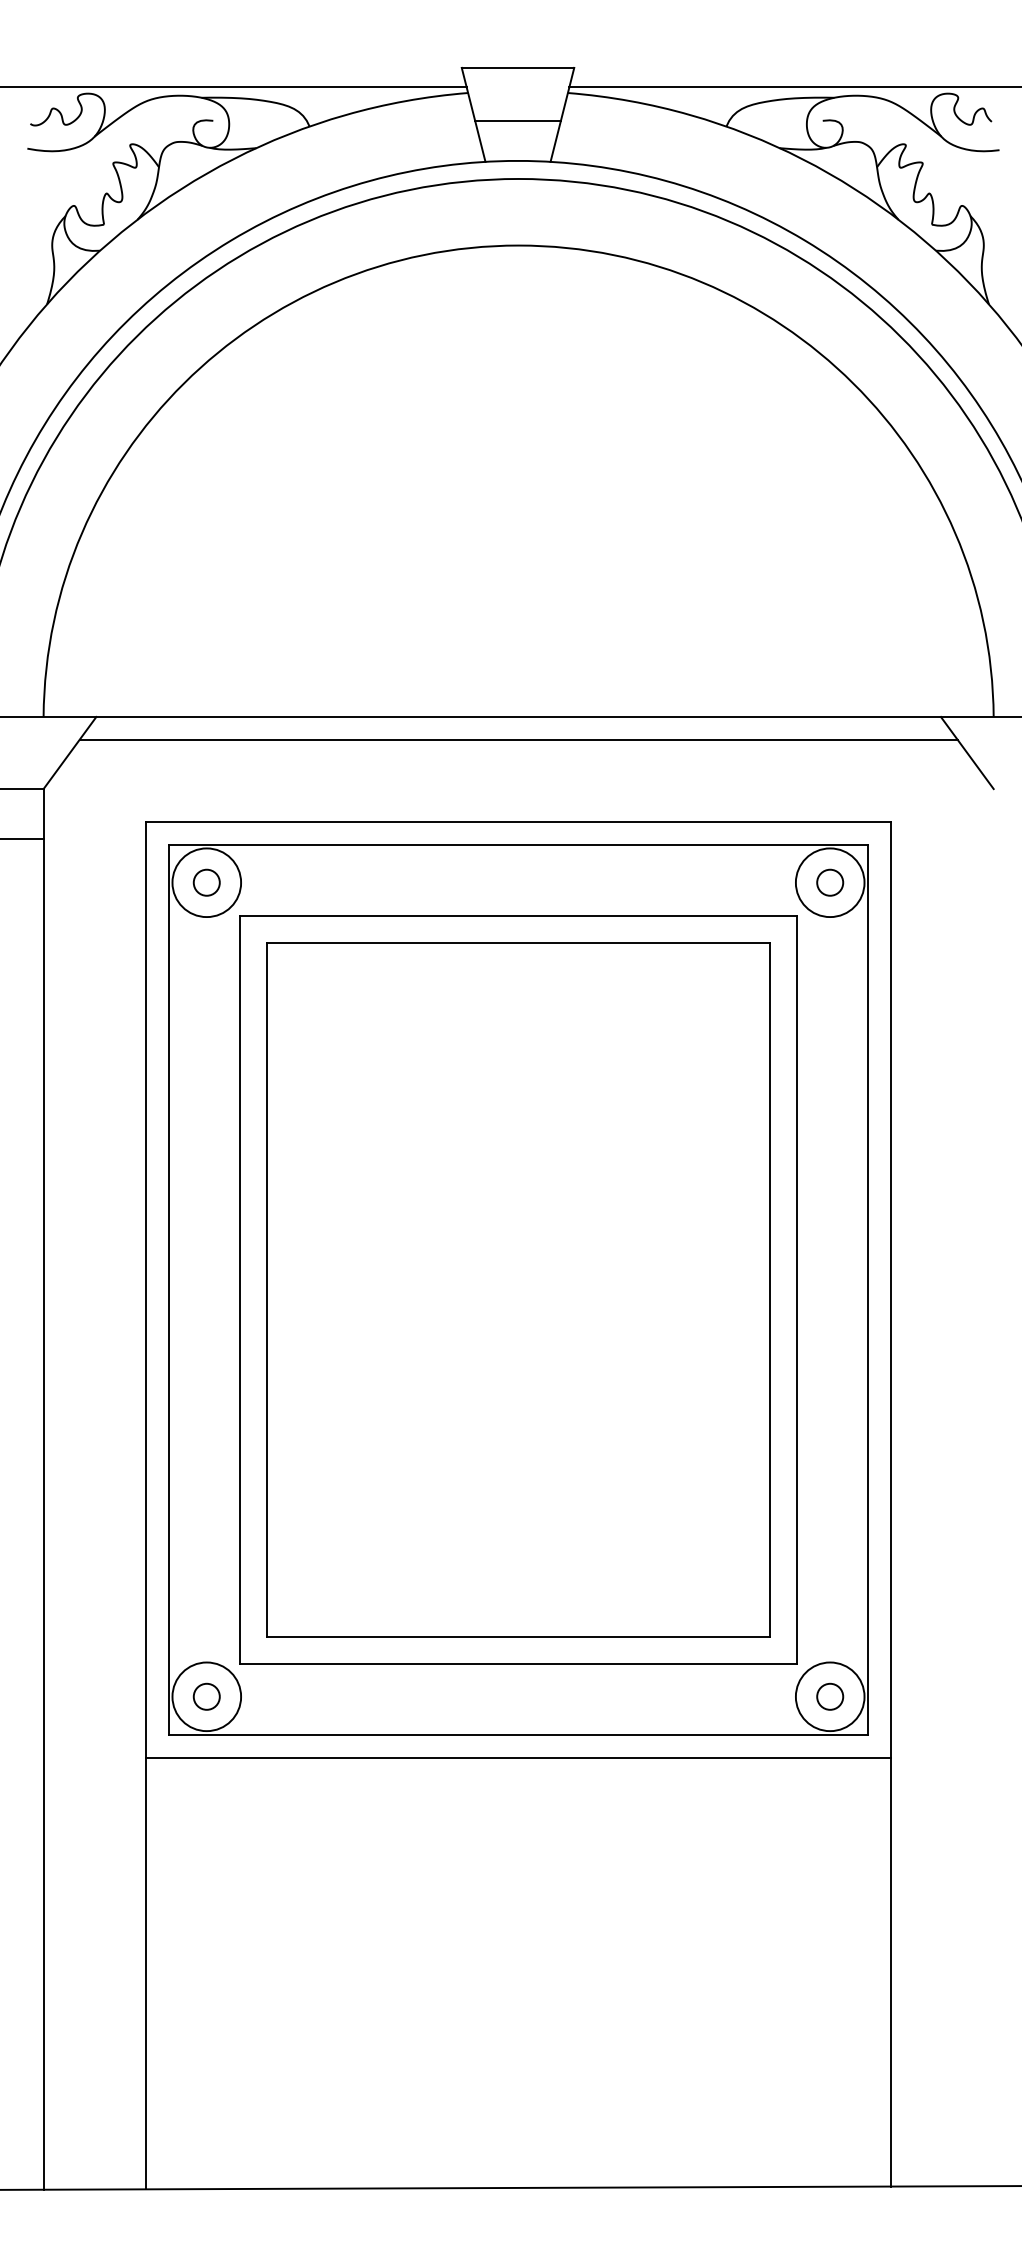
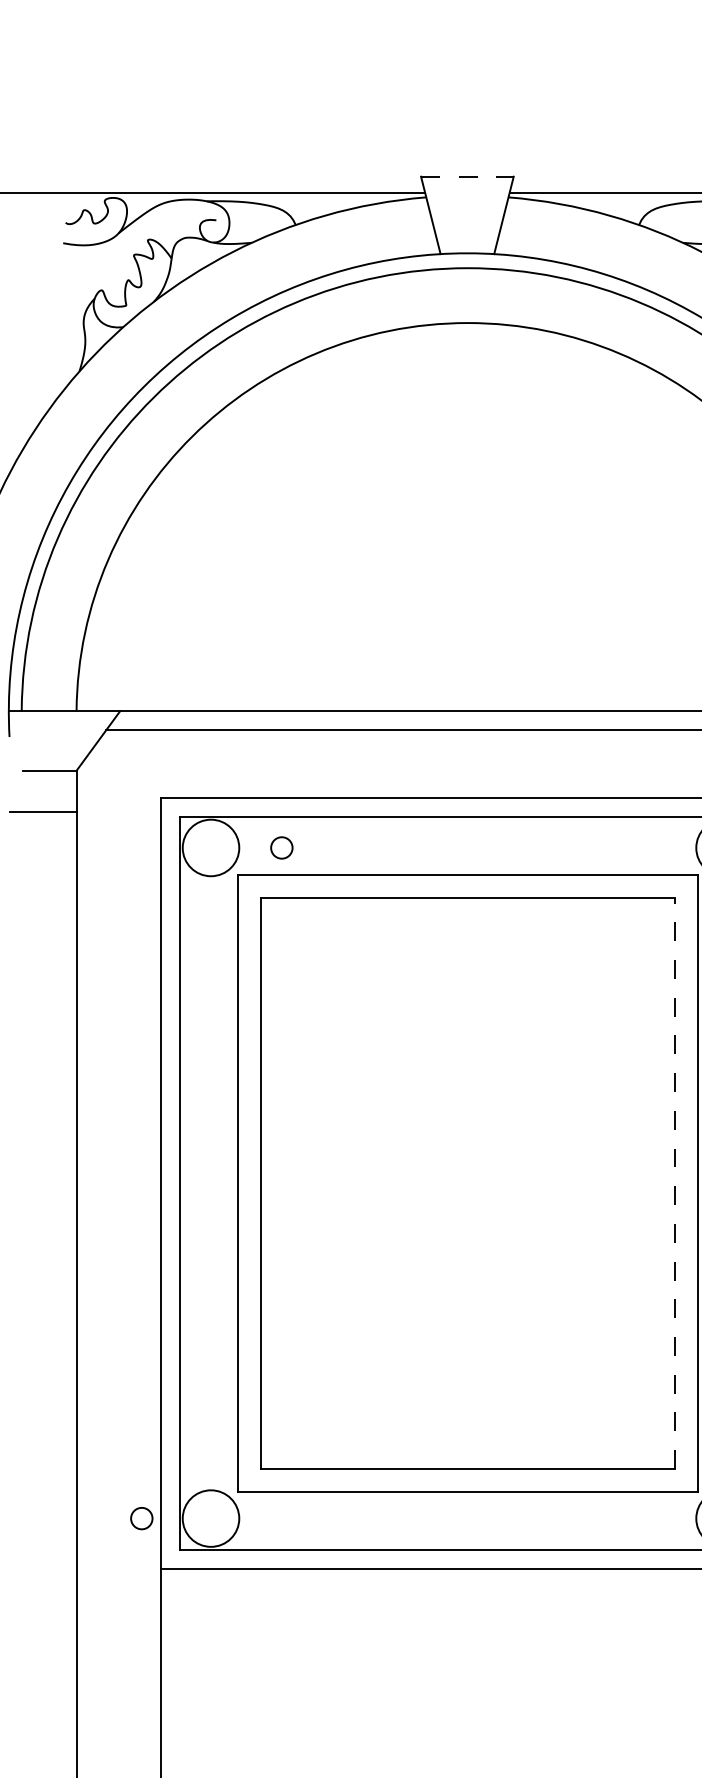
line: (518, 67) -> (467, 176), solid -> dashed
line: (517, 120) -> (466, 220), removed
circle: (206, 882) -> (281, 847), moved
line: (769, 1289) -> (674, 1183), solid -> dashed
circle: (206, 1696) -> (141, 1518), moved

